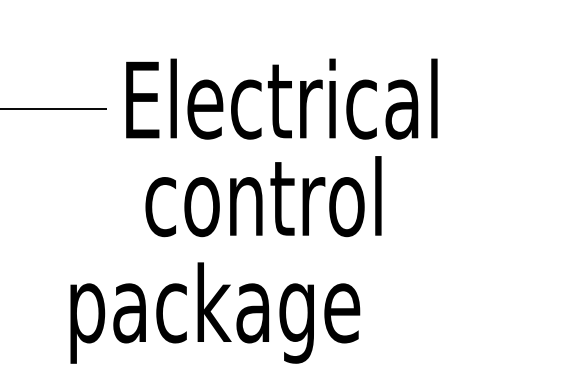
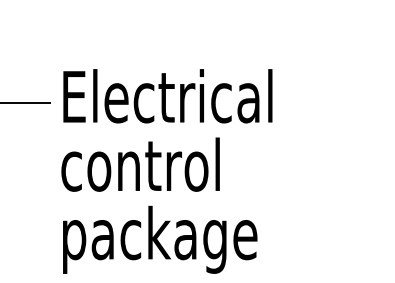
text: (263, 196) -> (140, 164), moved
text: (215, 312) -> (160, 239), moved

